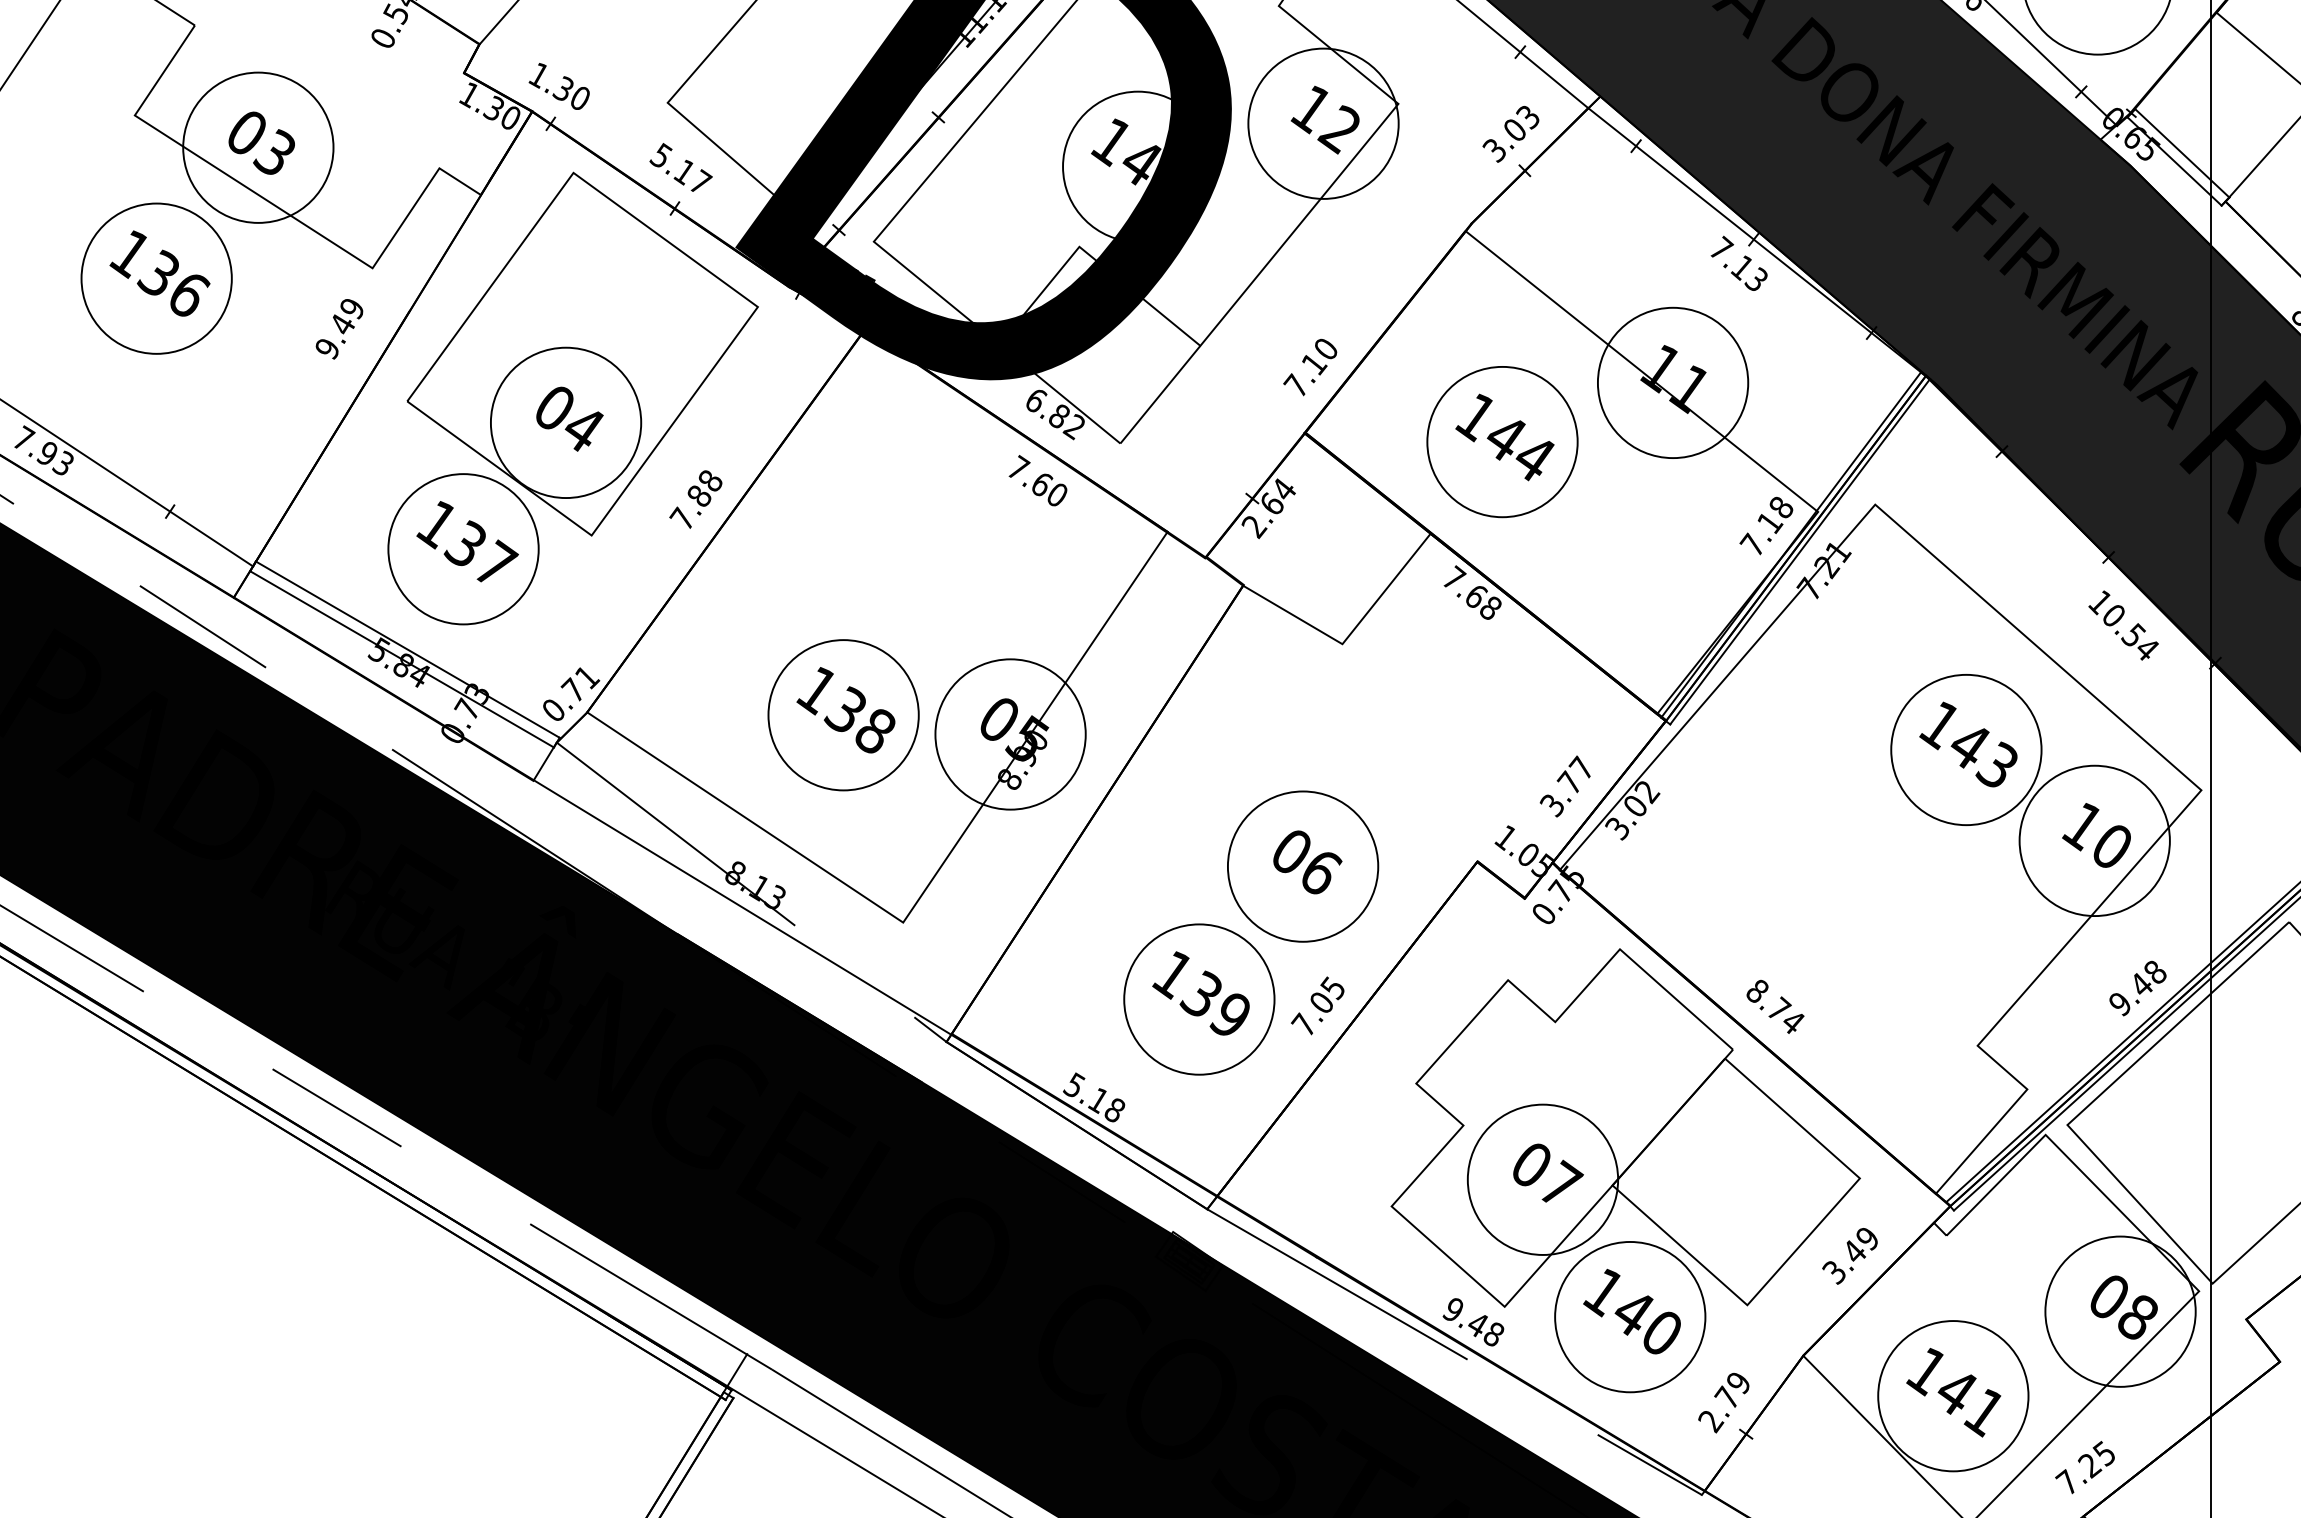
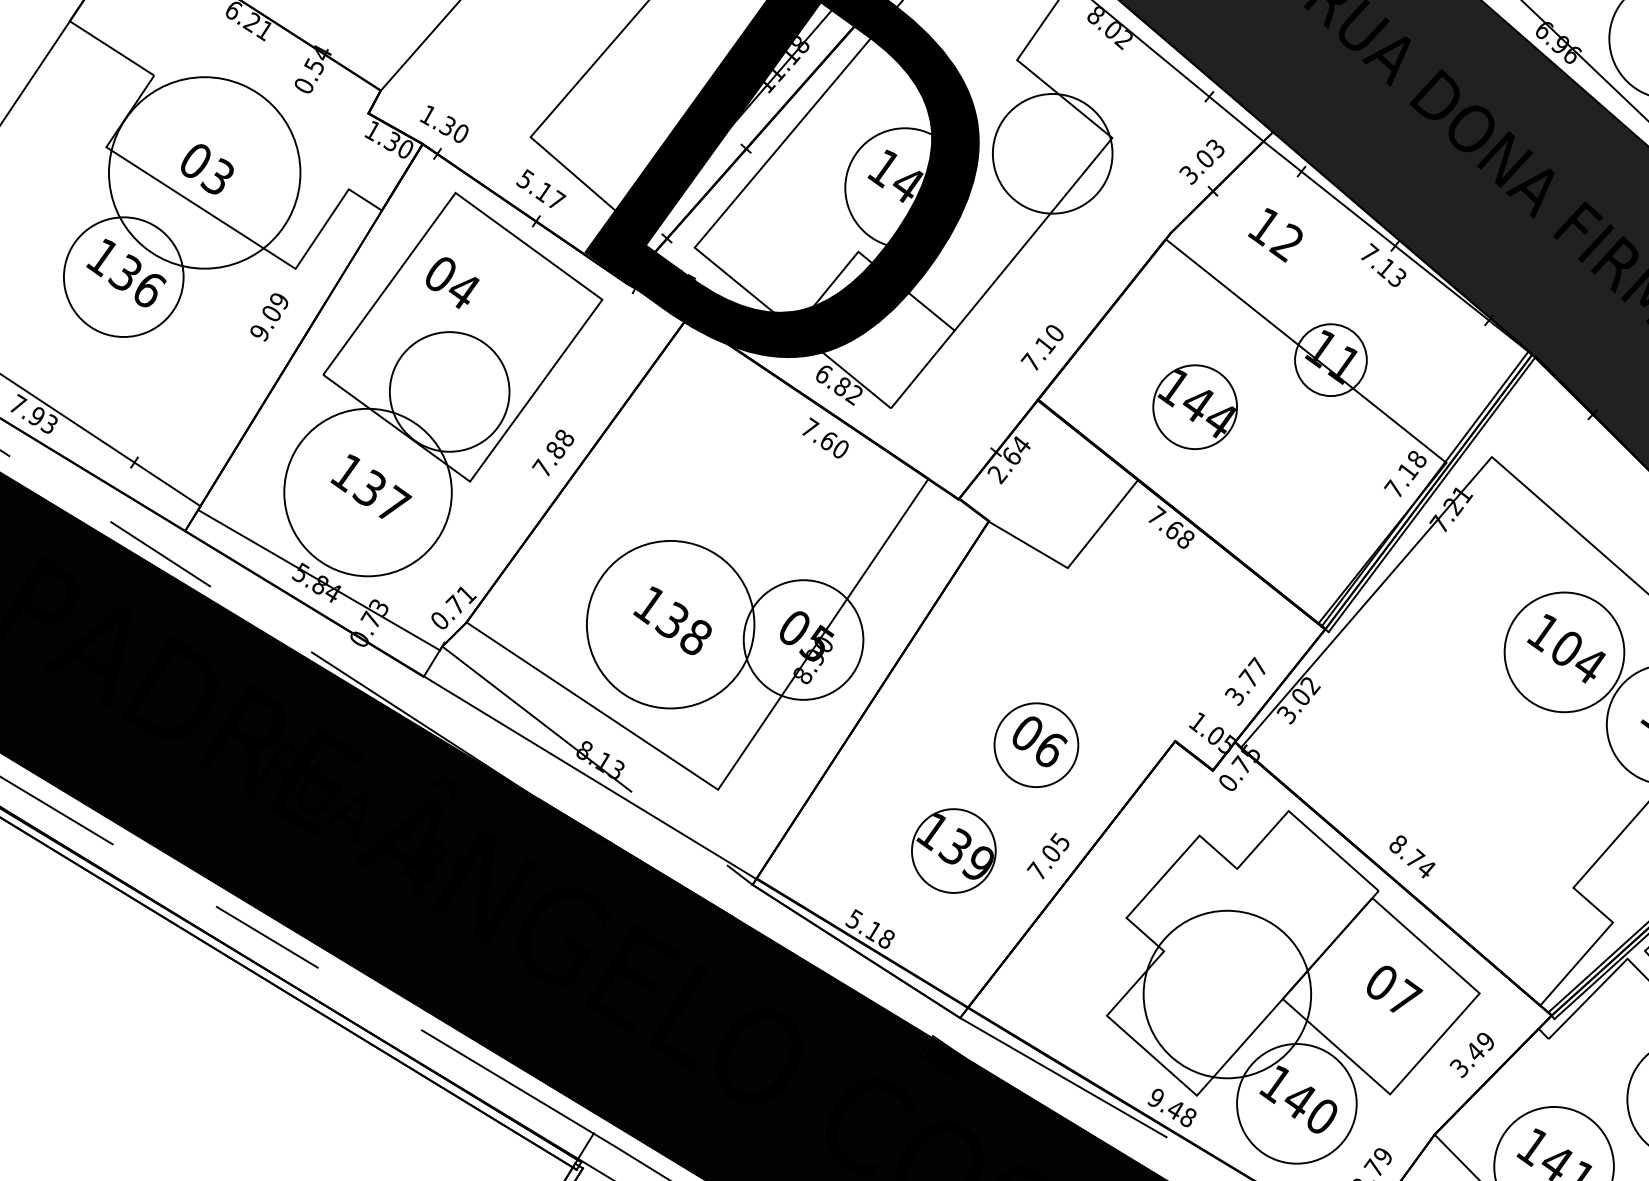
text: (1324, 119) -> (1274, 234), moved
circle: (258, 147) -> (204, 172), size x1.6
text: (342, 324) -> (271, 313), 9.49 -> 9.09
circle: (1672, 382) -> (1330, 359), size x0.6
text: (569, 418) -> (452, 282), moved
circle: (1502, 441) -> (1195, 406), size x0.7
circle: (463, 549) -> (368, 492), size x1.4
line: (407, 649) -> (323, 572), removed
circle: (843, 715) -> (670, 624), size x1.4
text: (1984, 756) -> (1578, 657), 143 -> 104
circle: (1302, 866) -> (1035, 745), size x0.7
circle: (1199, 999) -> (953, 850), size x0.7
text: (1548, 1172) -> (1394, 988), moved
circle: (1542, 1179) -> (1227, 994), size x1.4

